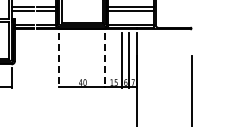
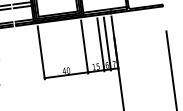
line: (59, 60) -> (41, 52), dashed -> solid
line: (104, 60) -> (84, 47), dashed -> solid

